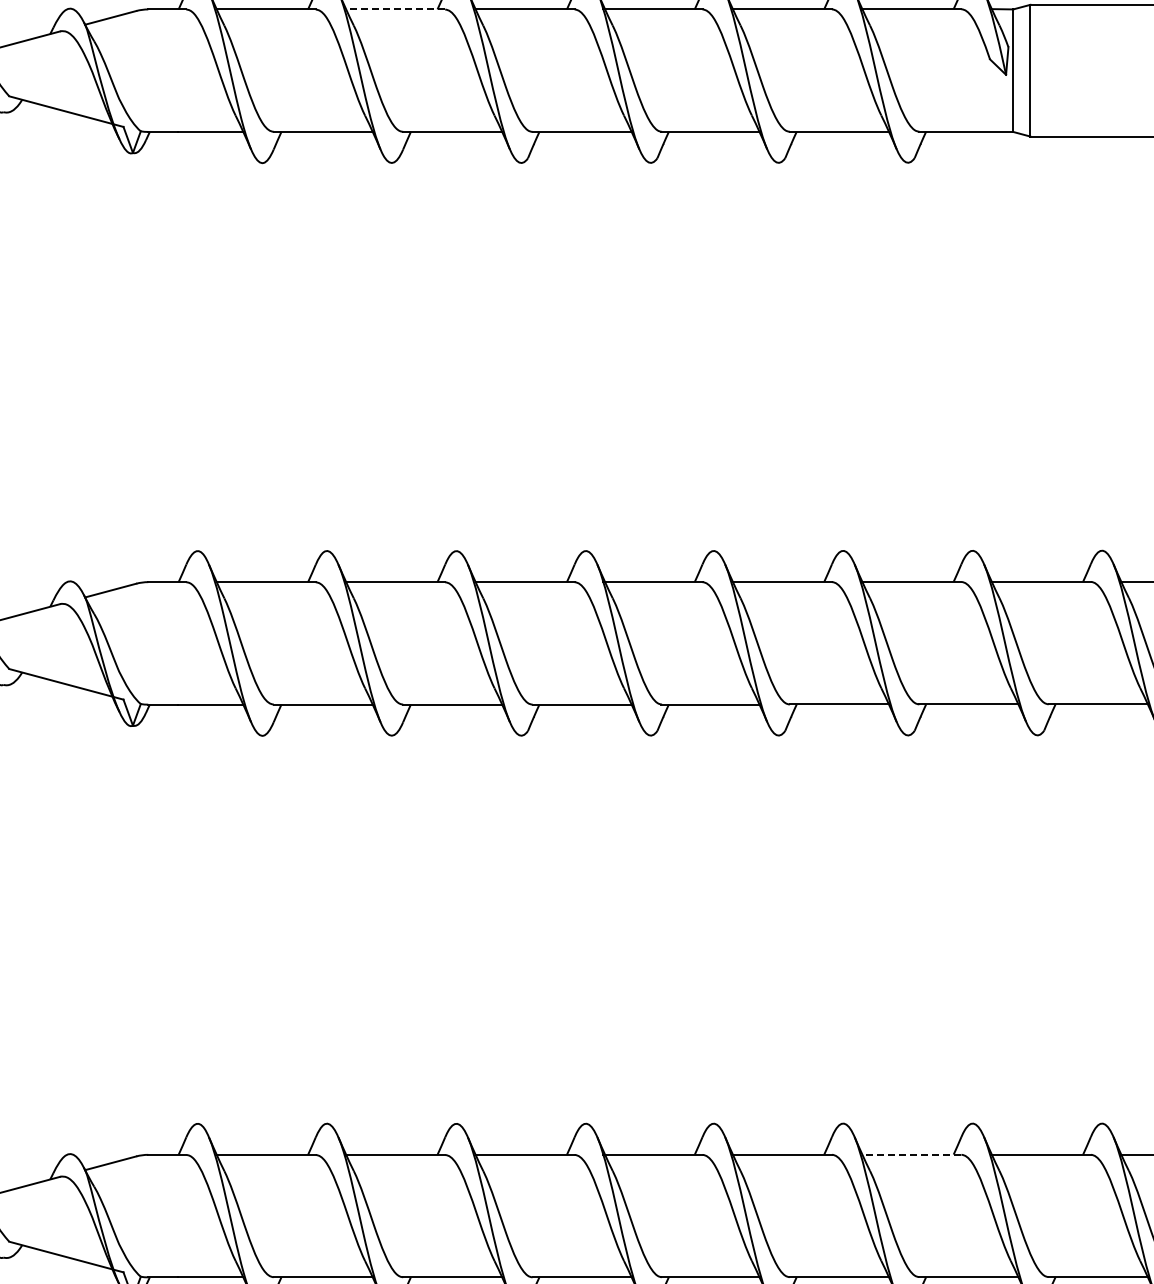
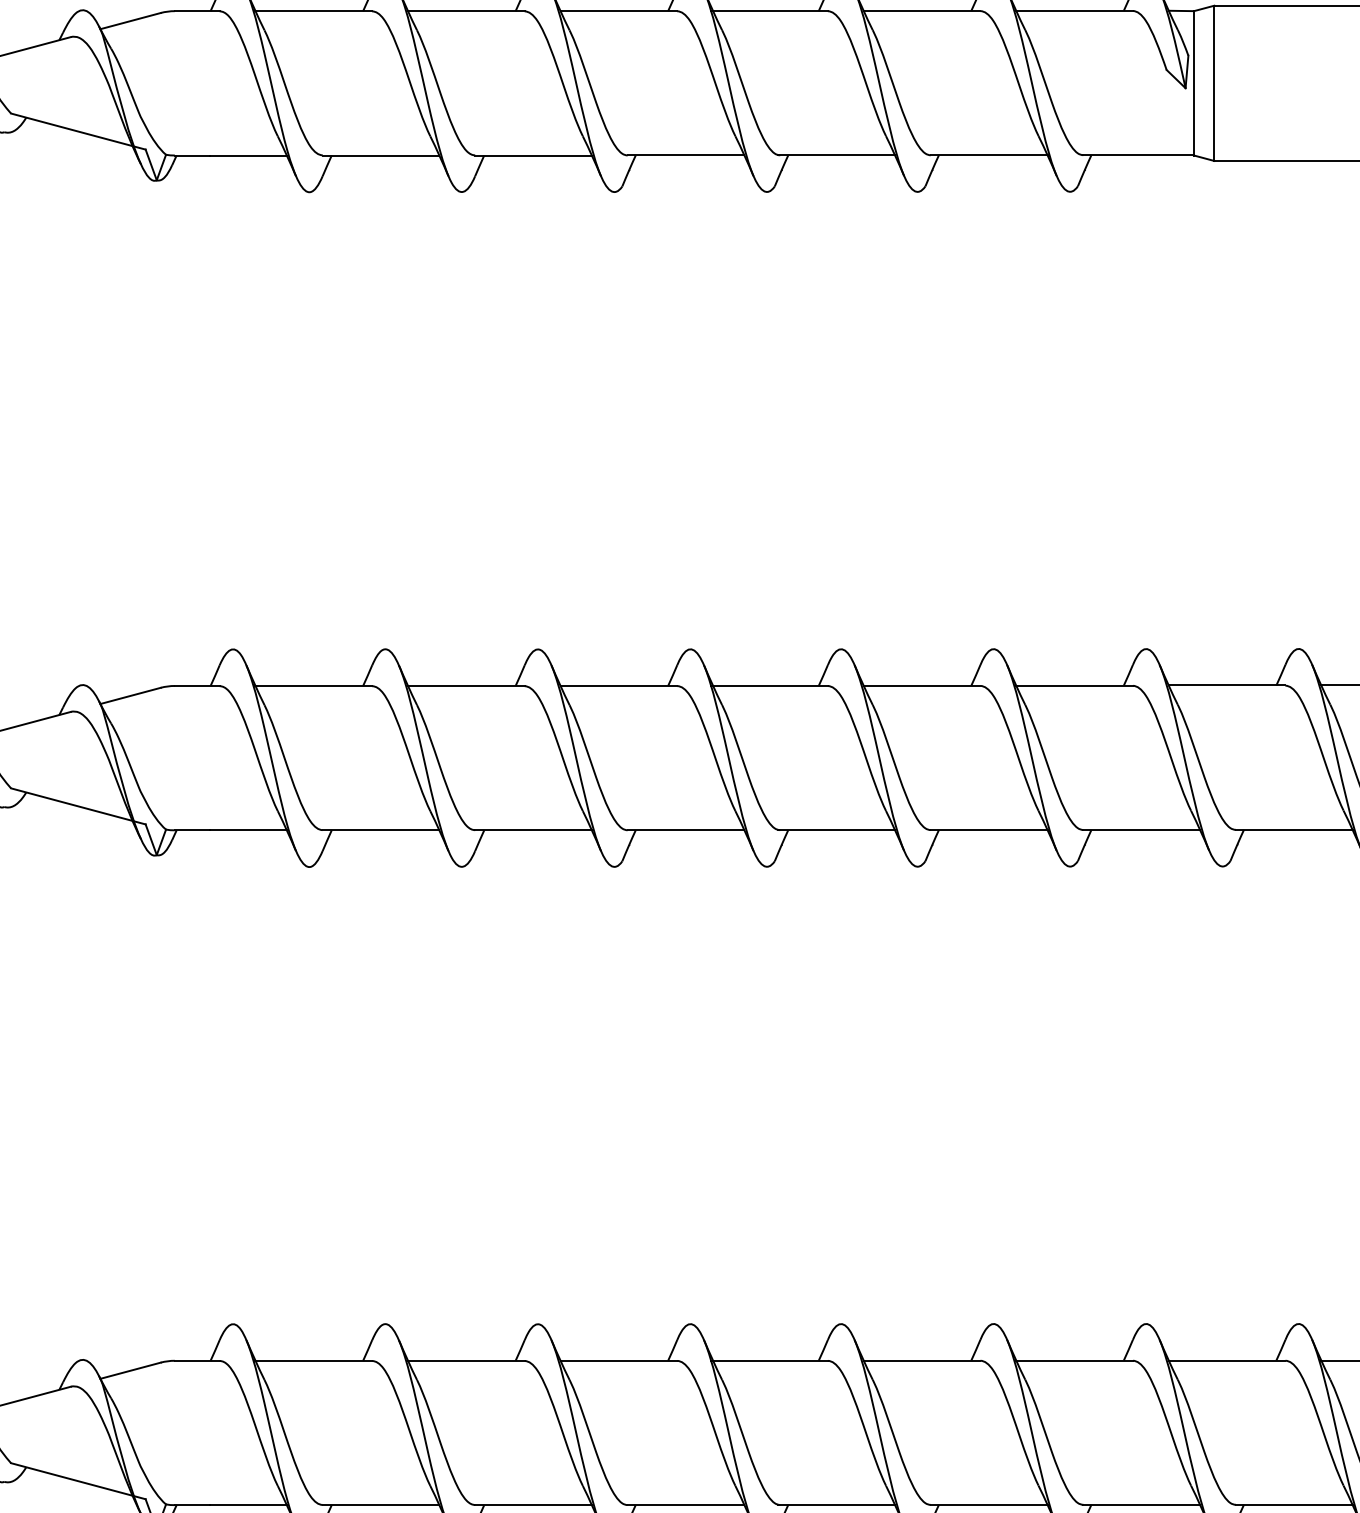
line: (395, 9) -> (466, 11), dashed -> solid
line: (911, 1154) -> (1074, 1360), dashed -> solid

